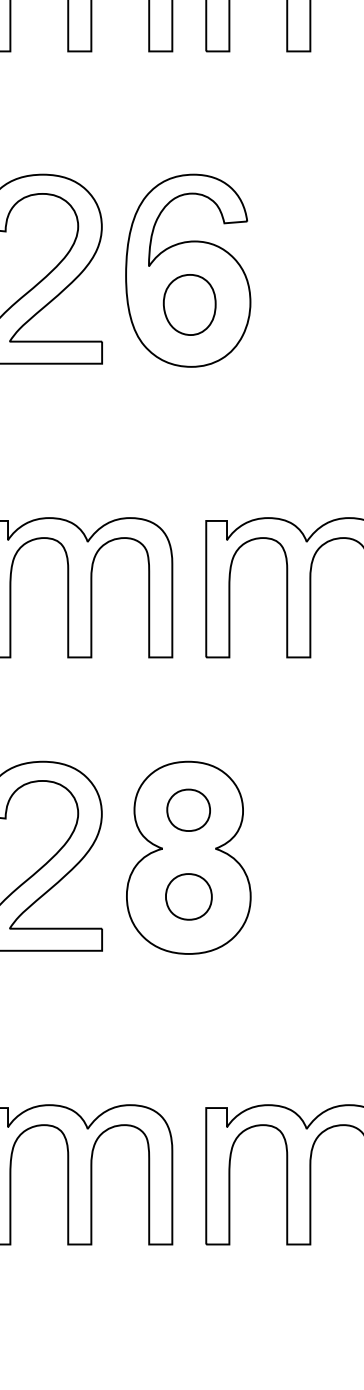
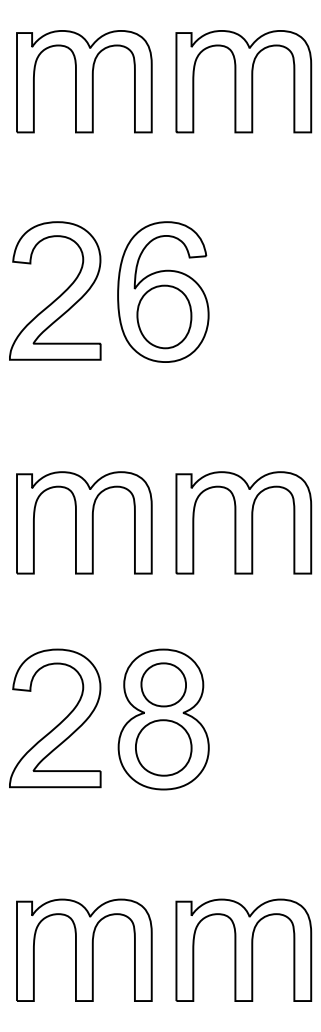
part: (189, 304) -> (164, 316), size x1.43
part: (188, 809) -> (163, 684), size x1.43
part: (188, 896) -> (163, 747), size x1.67

